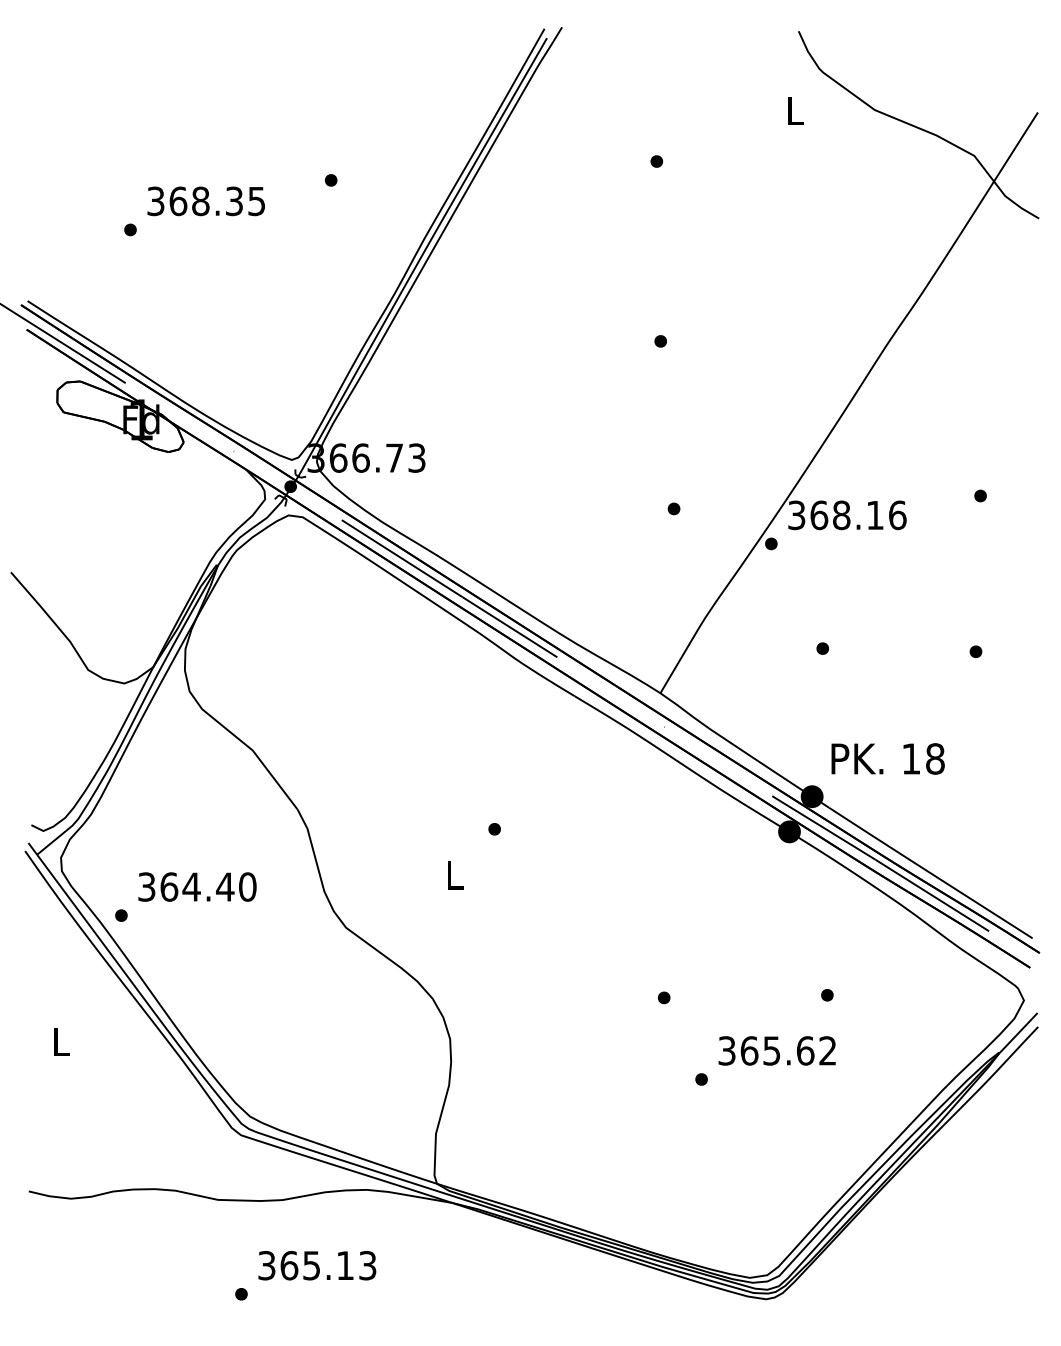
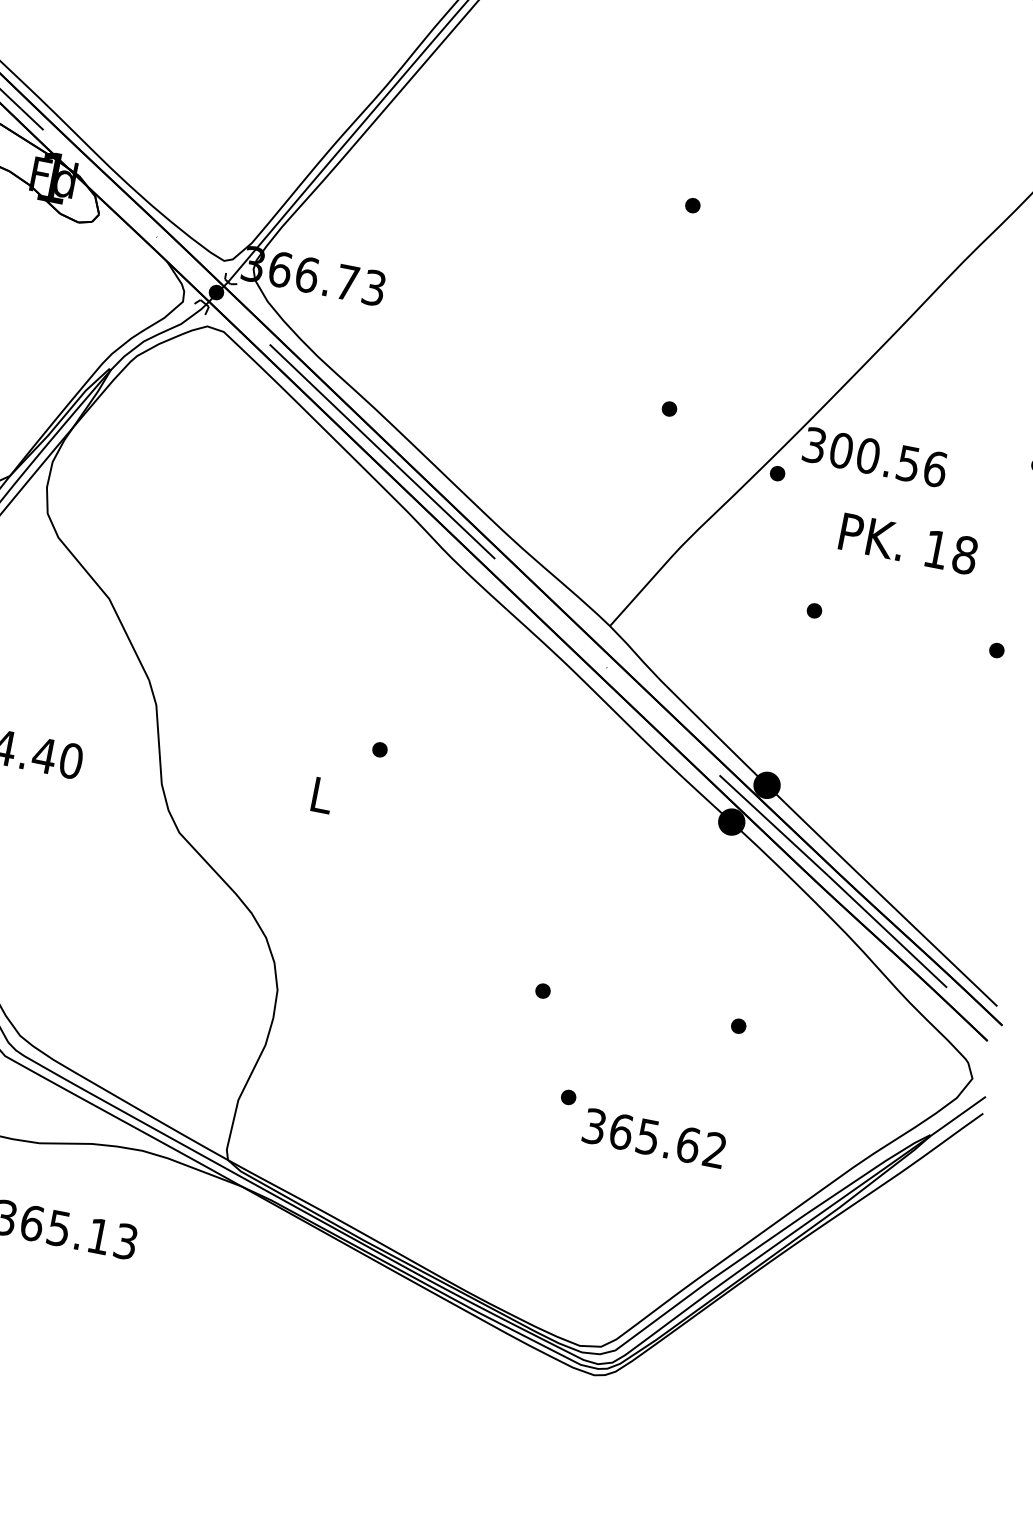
text: (846, 515) -> (874, 457), 368.16 -> 300.56
text: (887, 758) -> (908, 543), moved
text: (776, 1050) -> (653, 1137), moved

